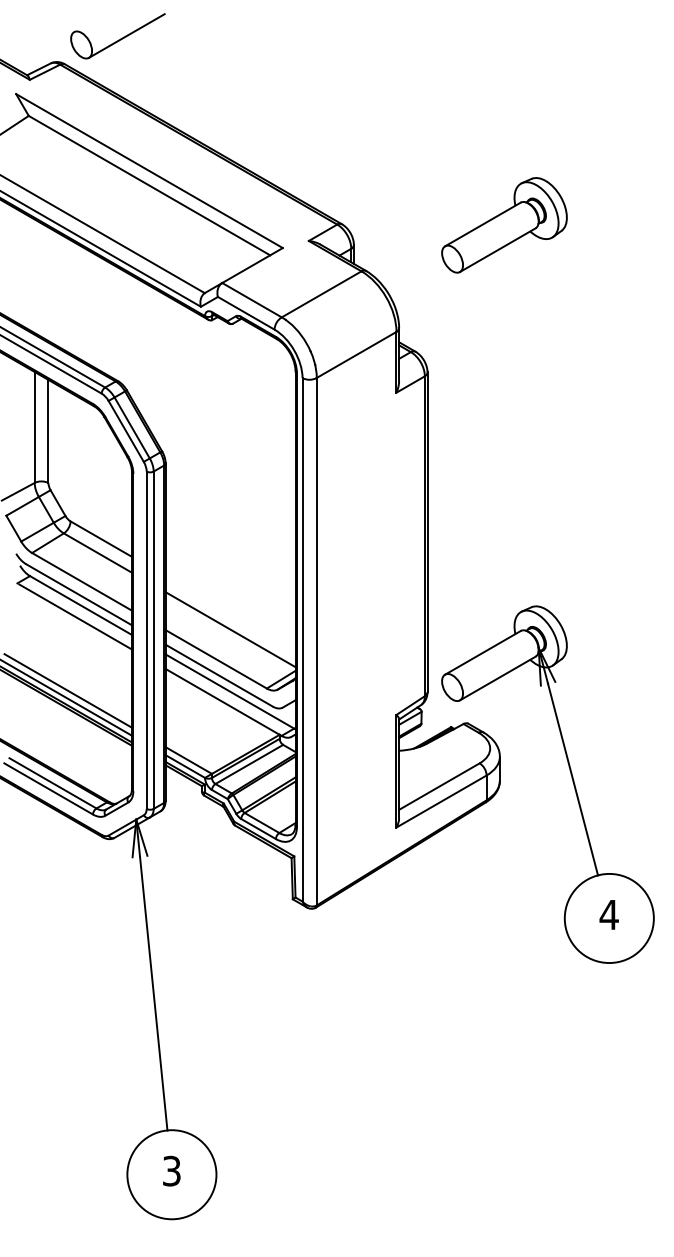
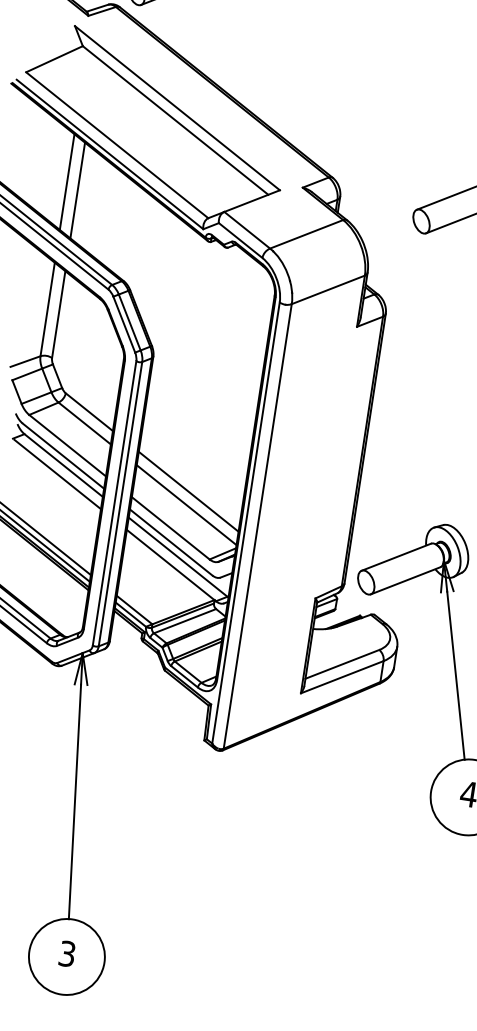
line: (34, 276) -> (66, 182), added
line: (48, 284) -> (77, 190), added
line: (230, 613) -> (188, 491), added

